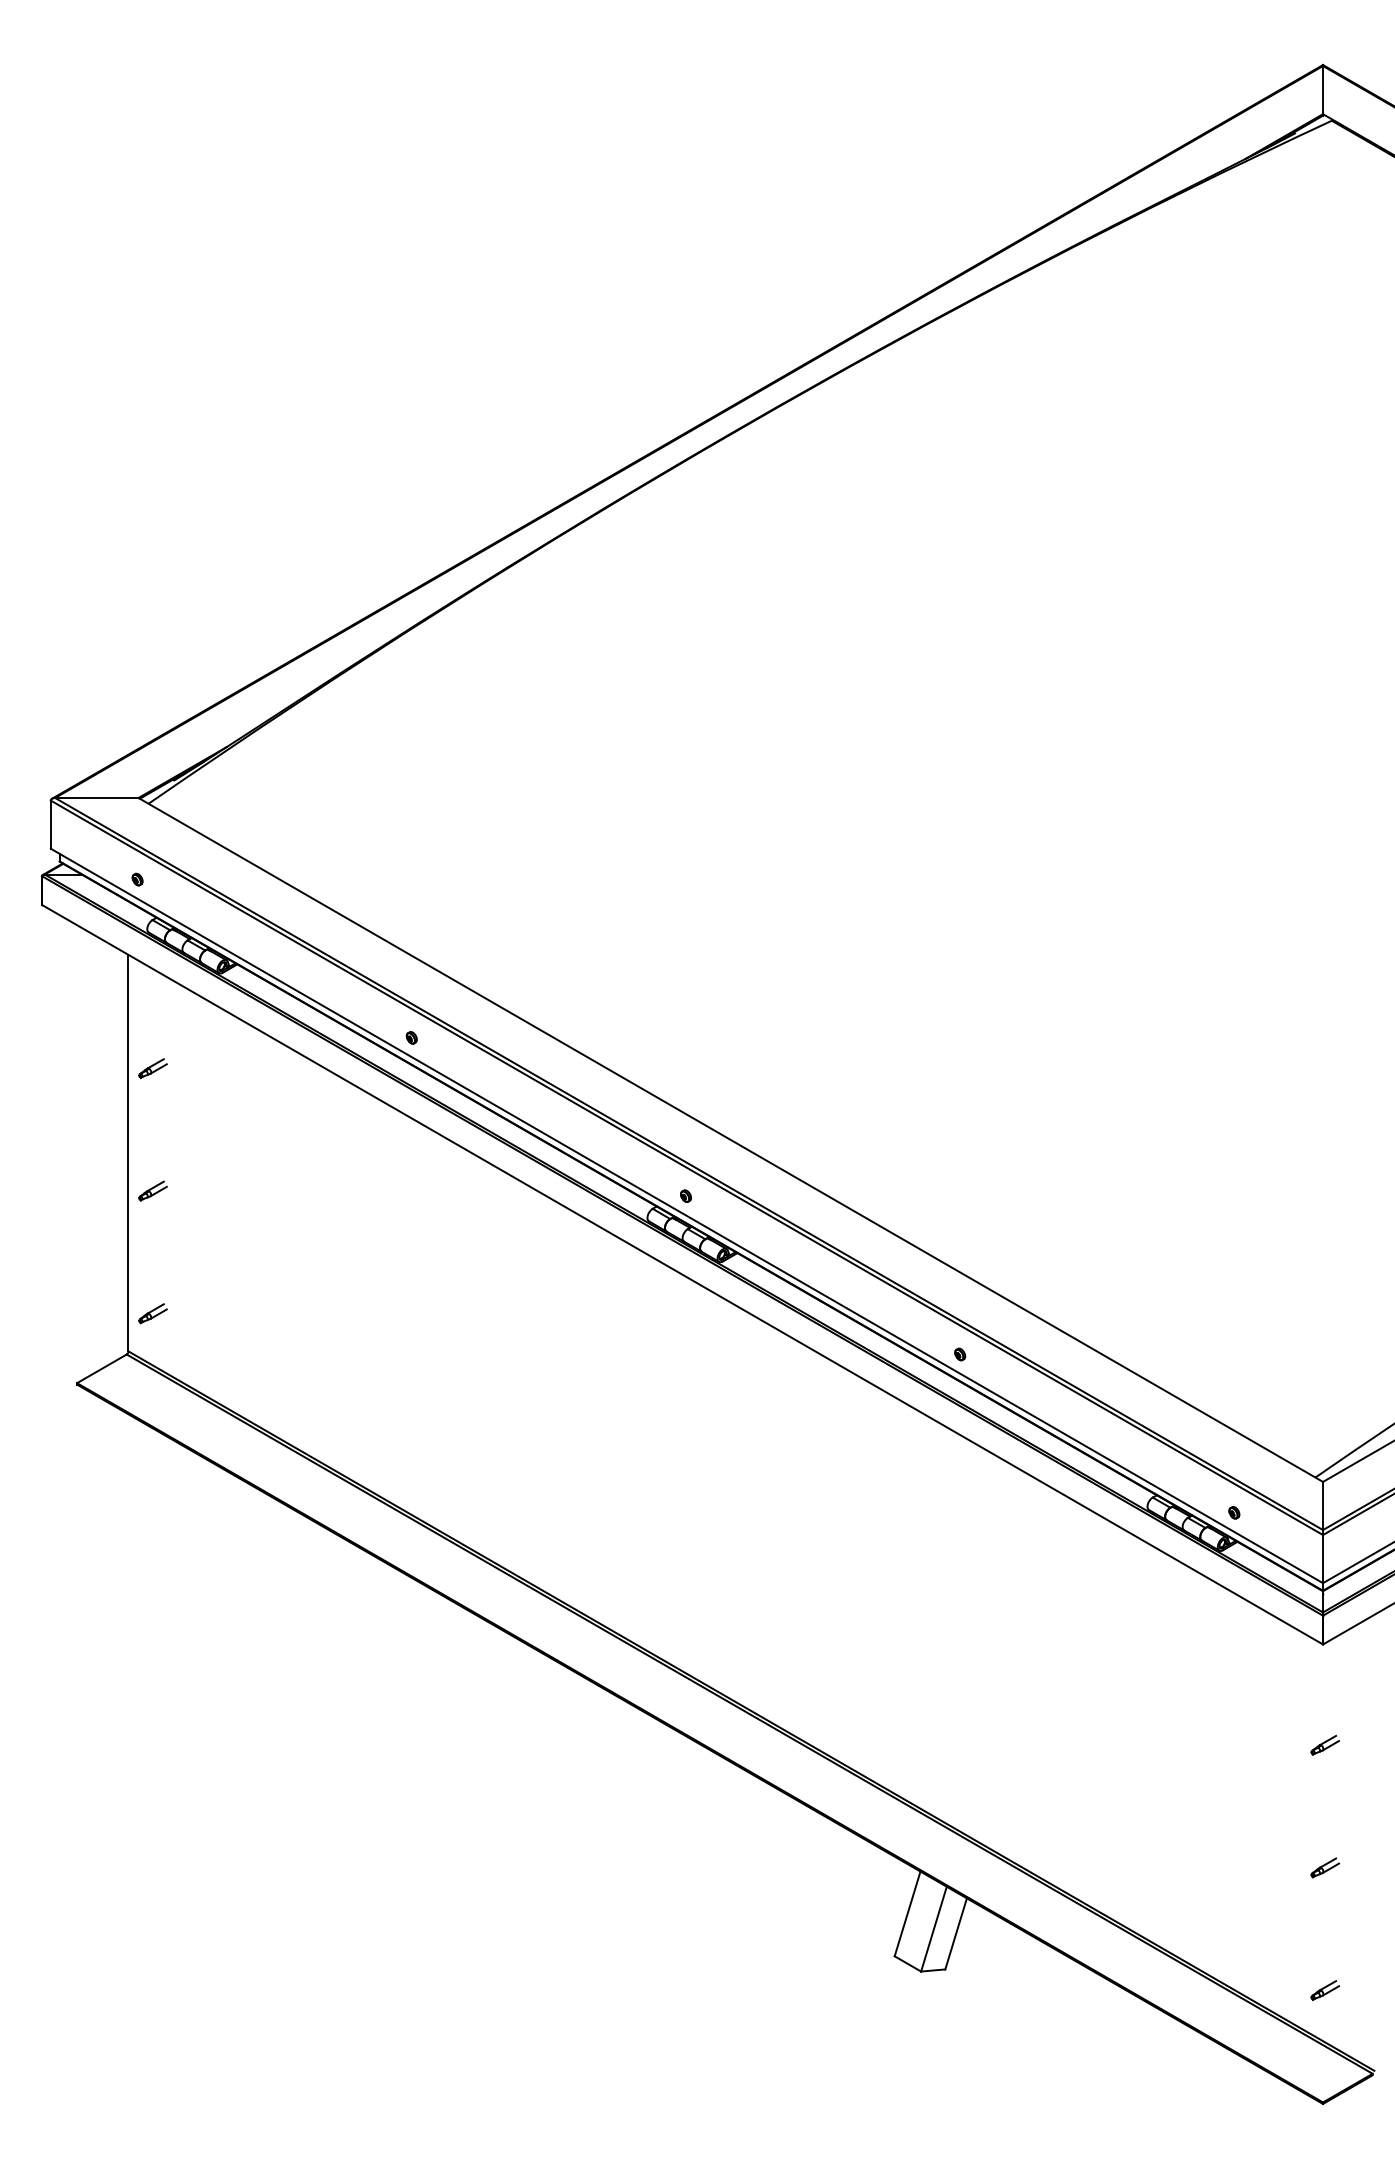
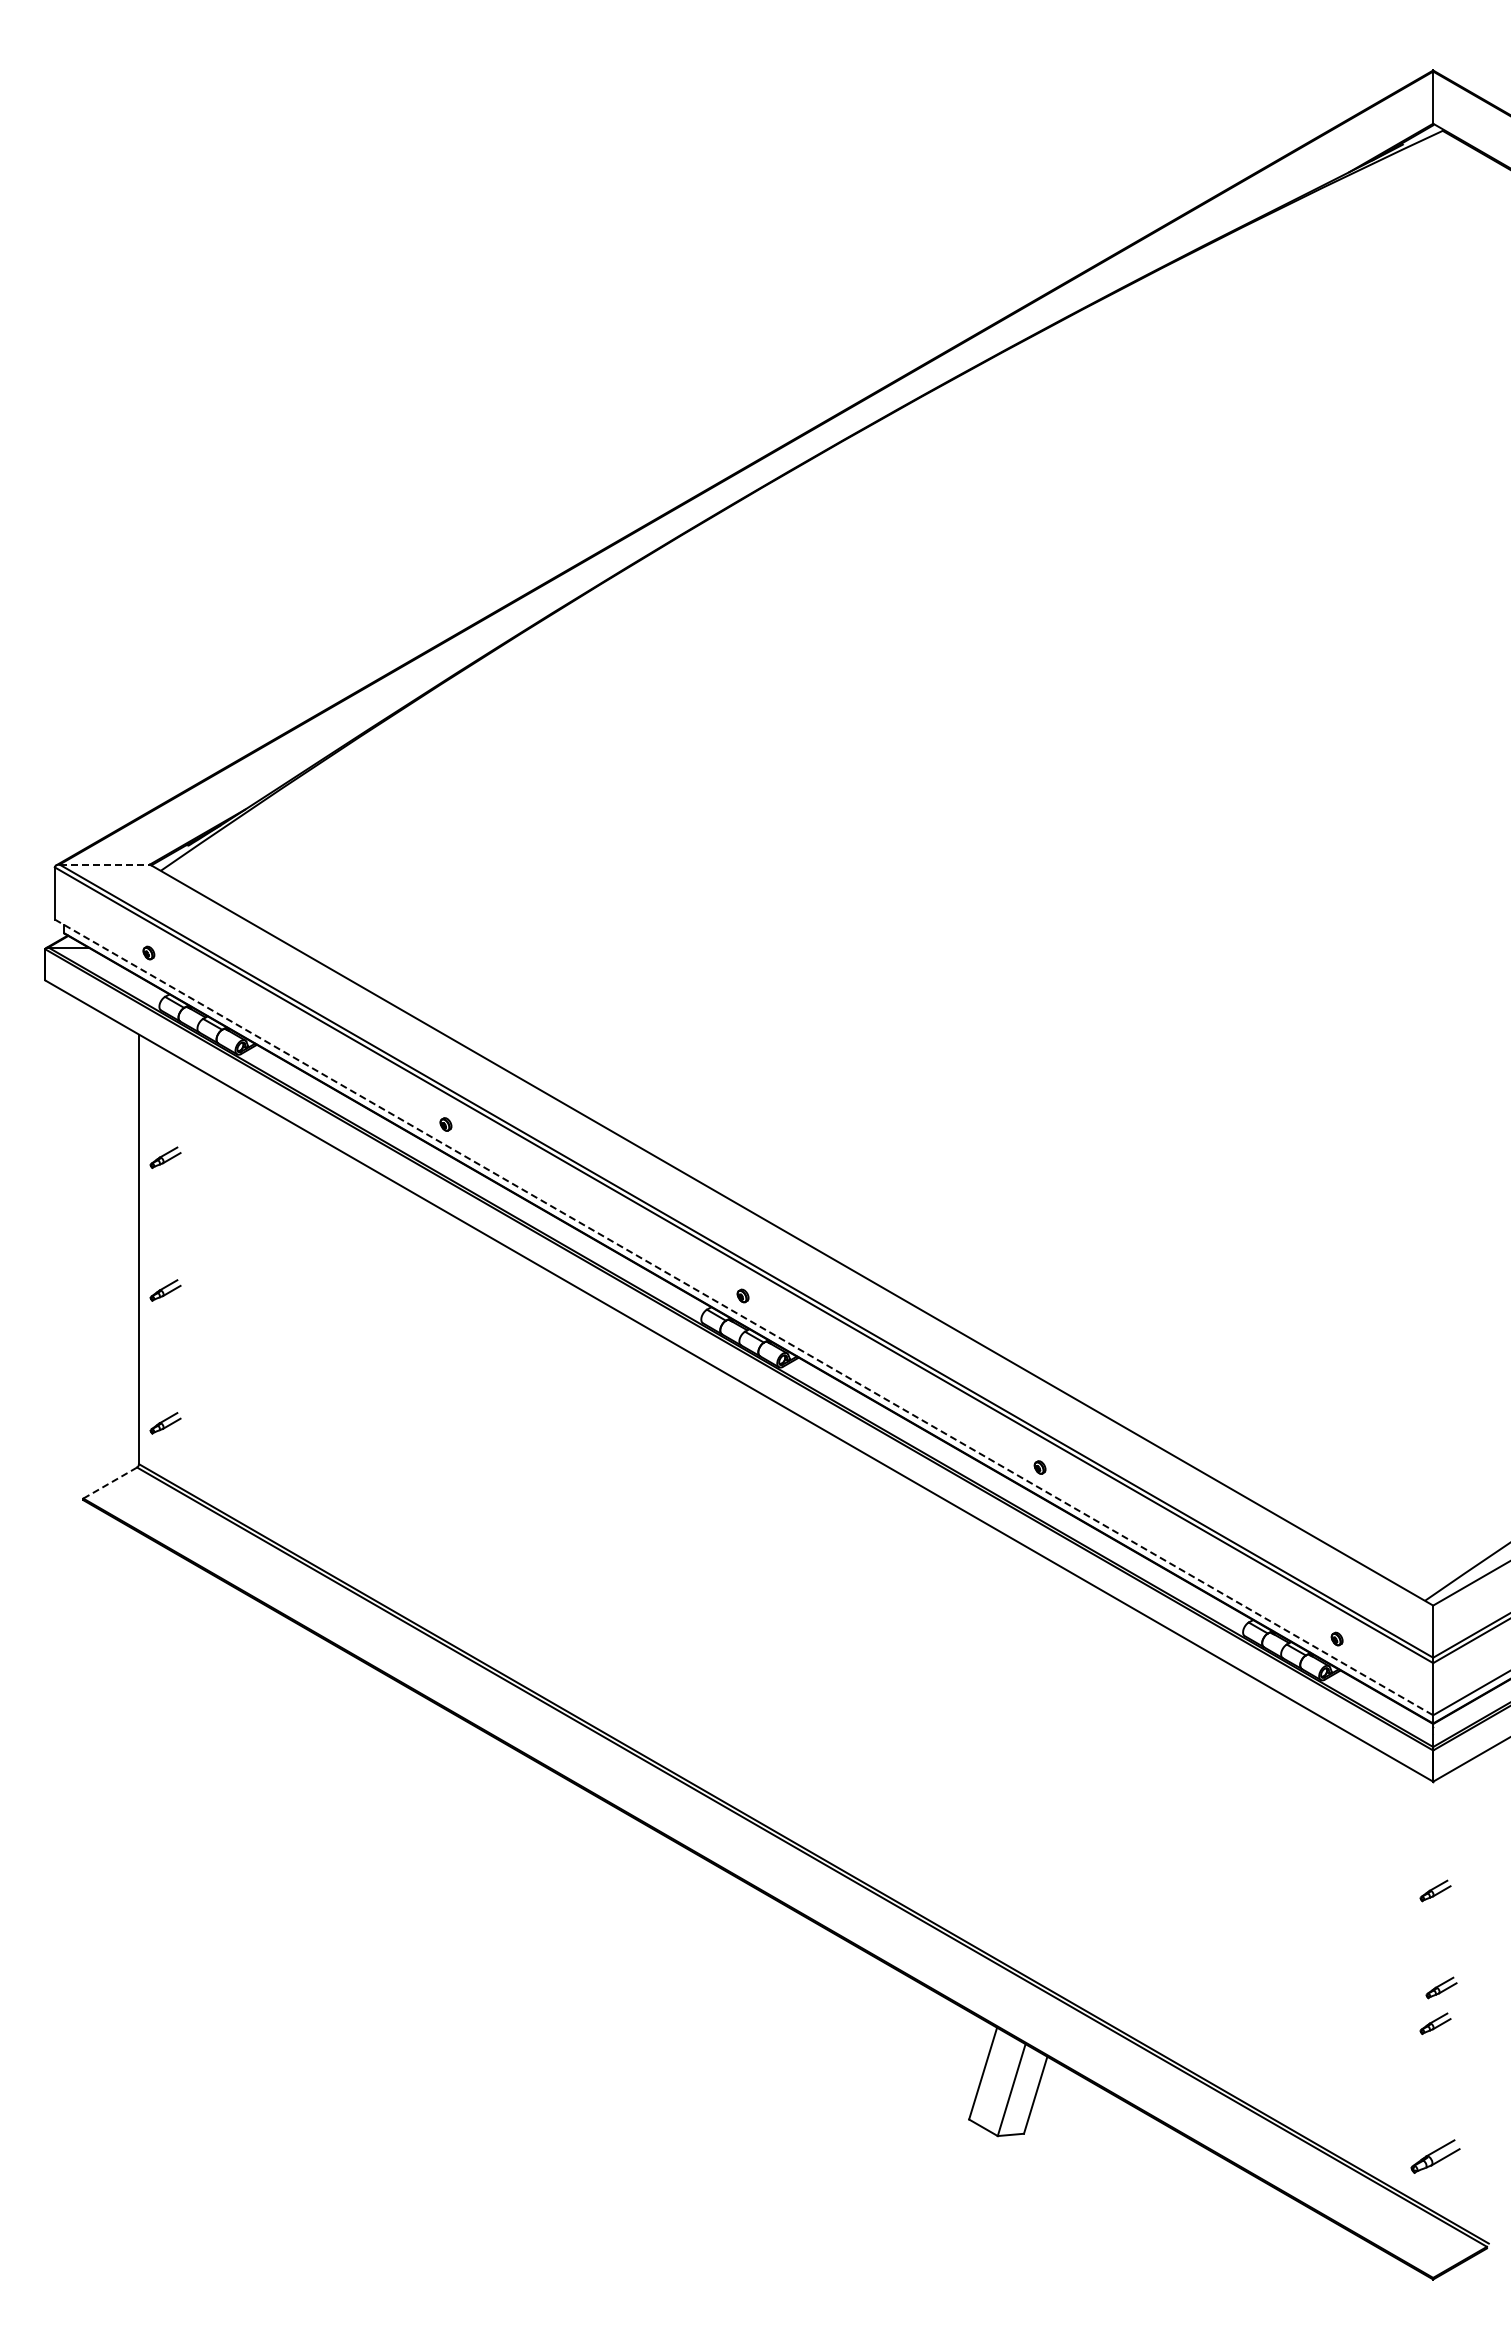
line: (97, 797) -> (105, 864), solid -> dashed
line: (687, 1216) -> (744, 1317), solid -> dashed
line: (102, 1368) -> (110, 1482), solid -> dashed
part: (1330, 1834) -> (1441, 1987), added
part: (1325, 1990) -> (1435, 2156), size x1.6

